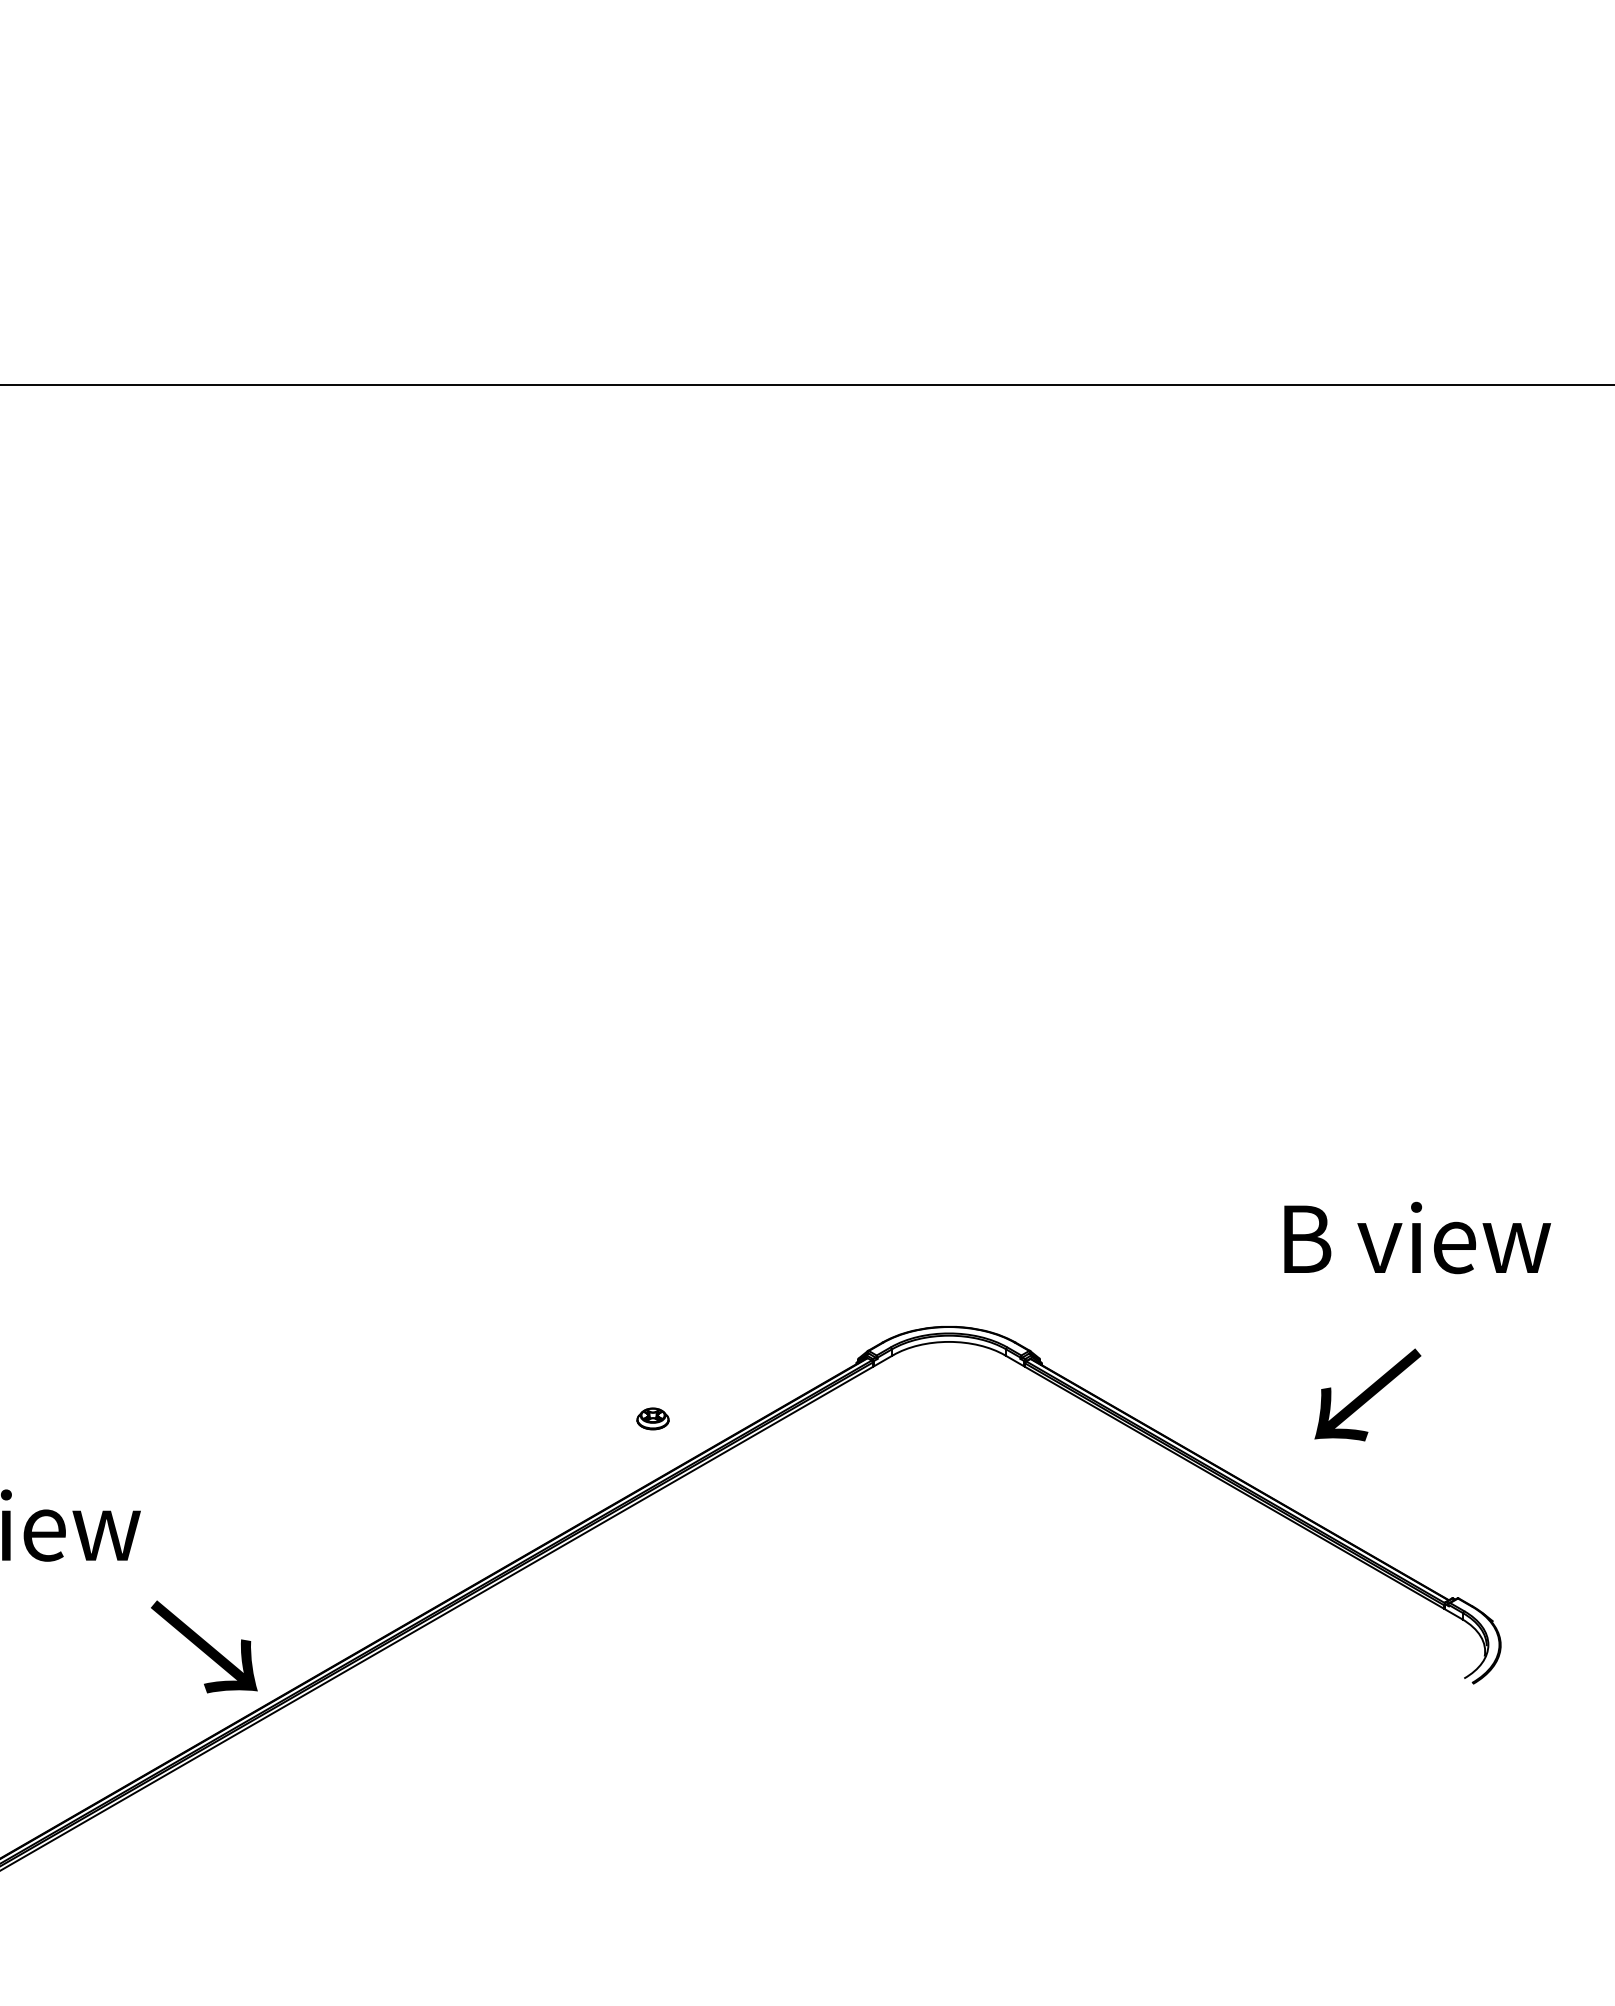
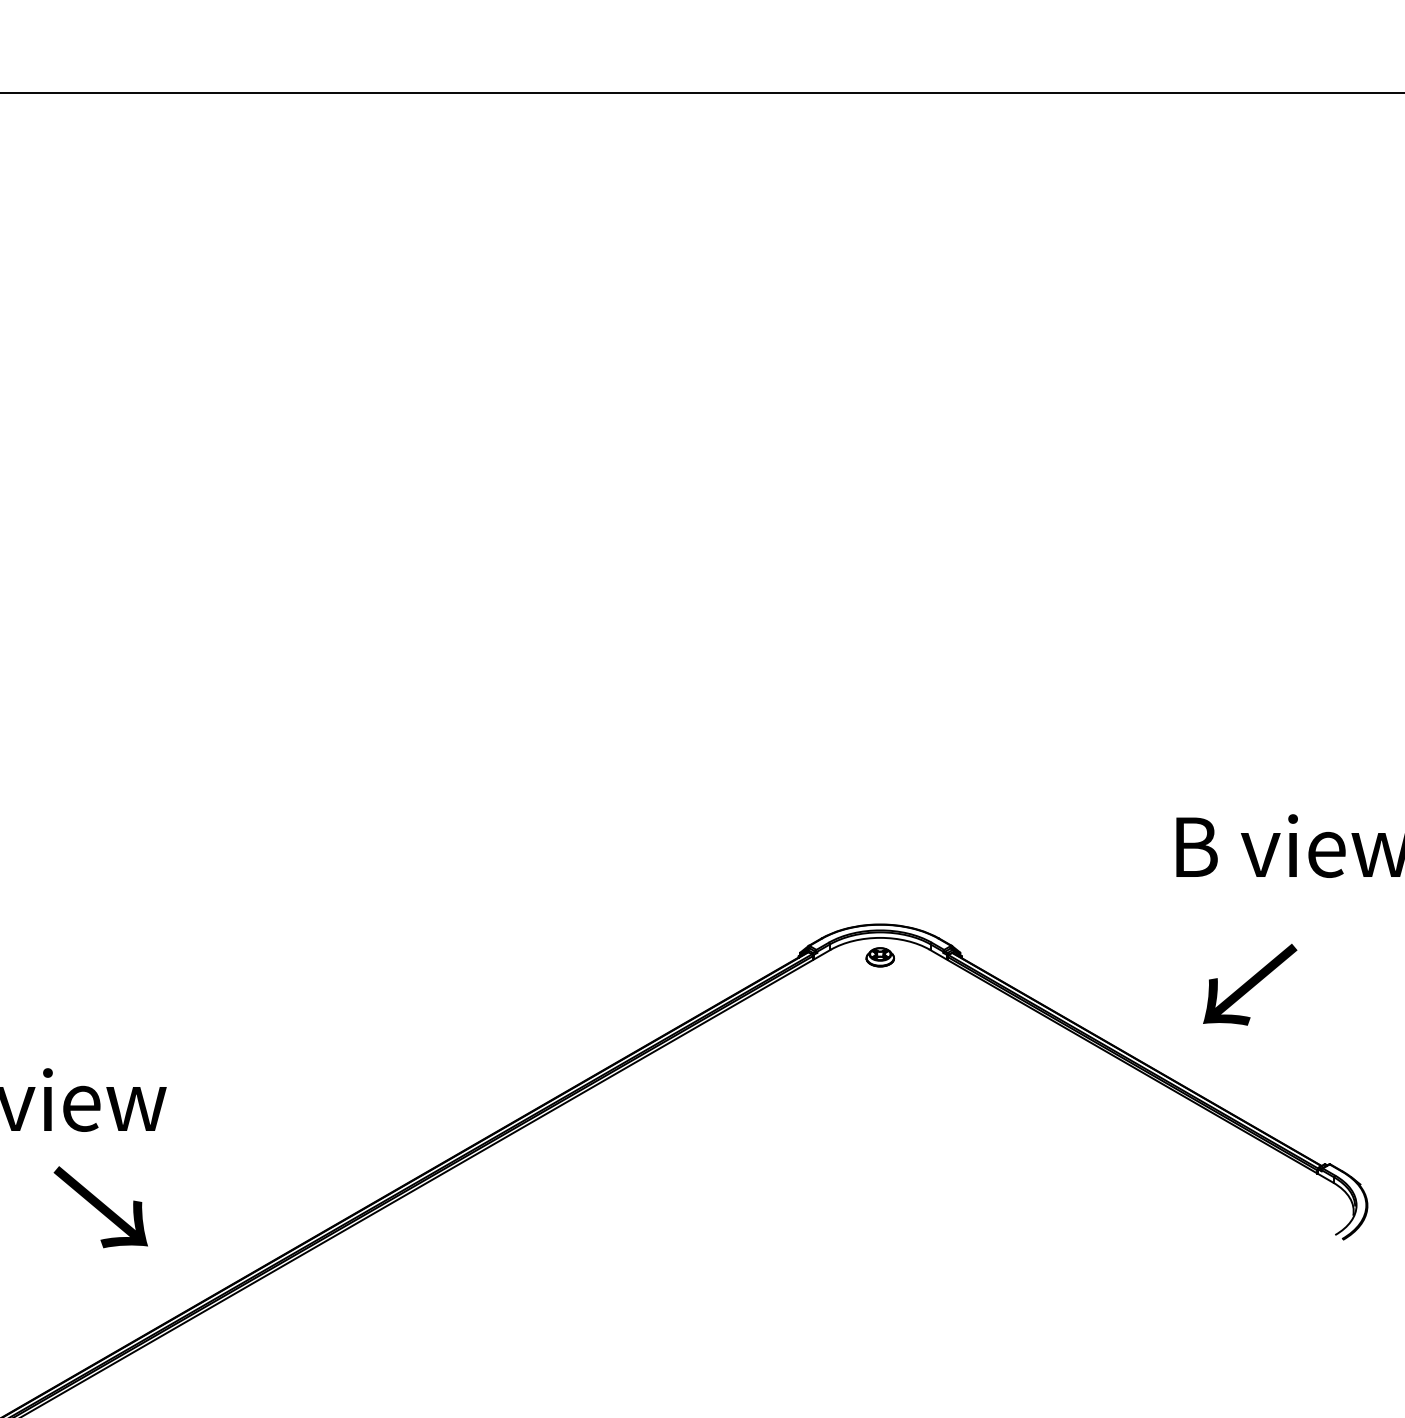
part: (652, 1418) -> (879, 956), moved
text: (204, 1646) -> (101, 1206), moved

